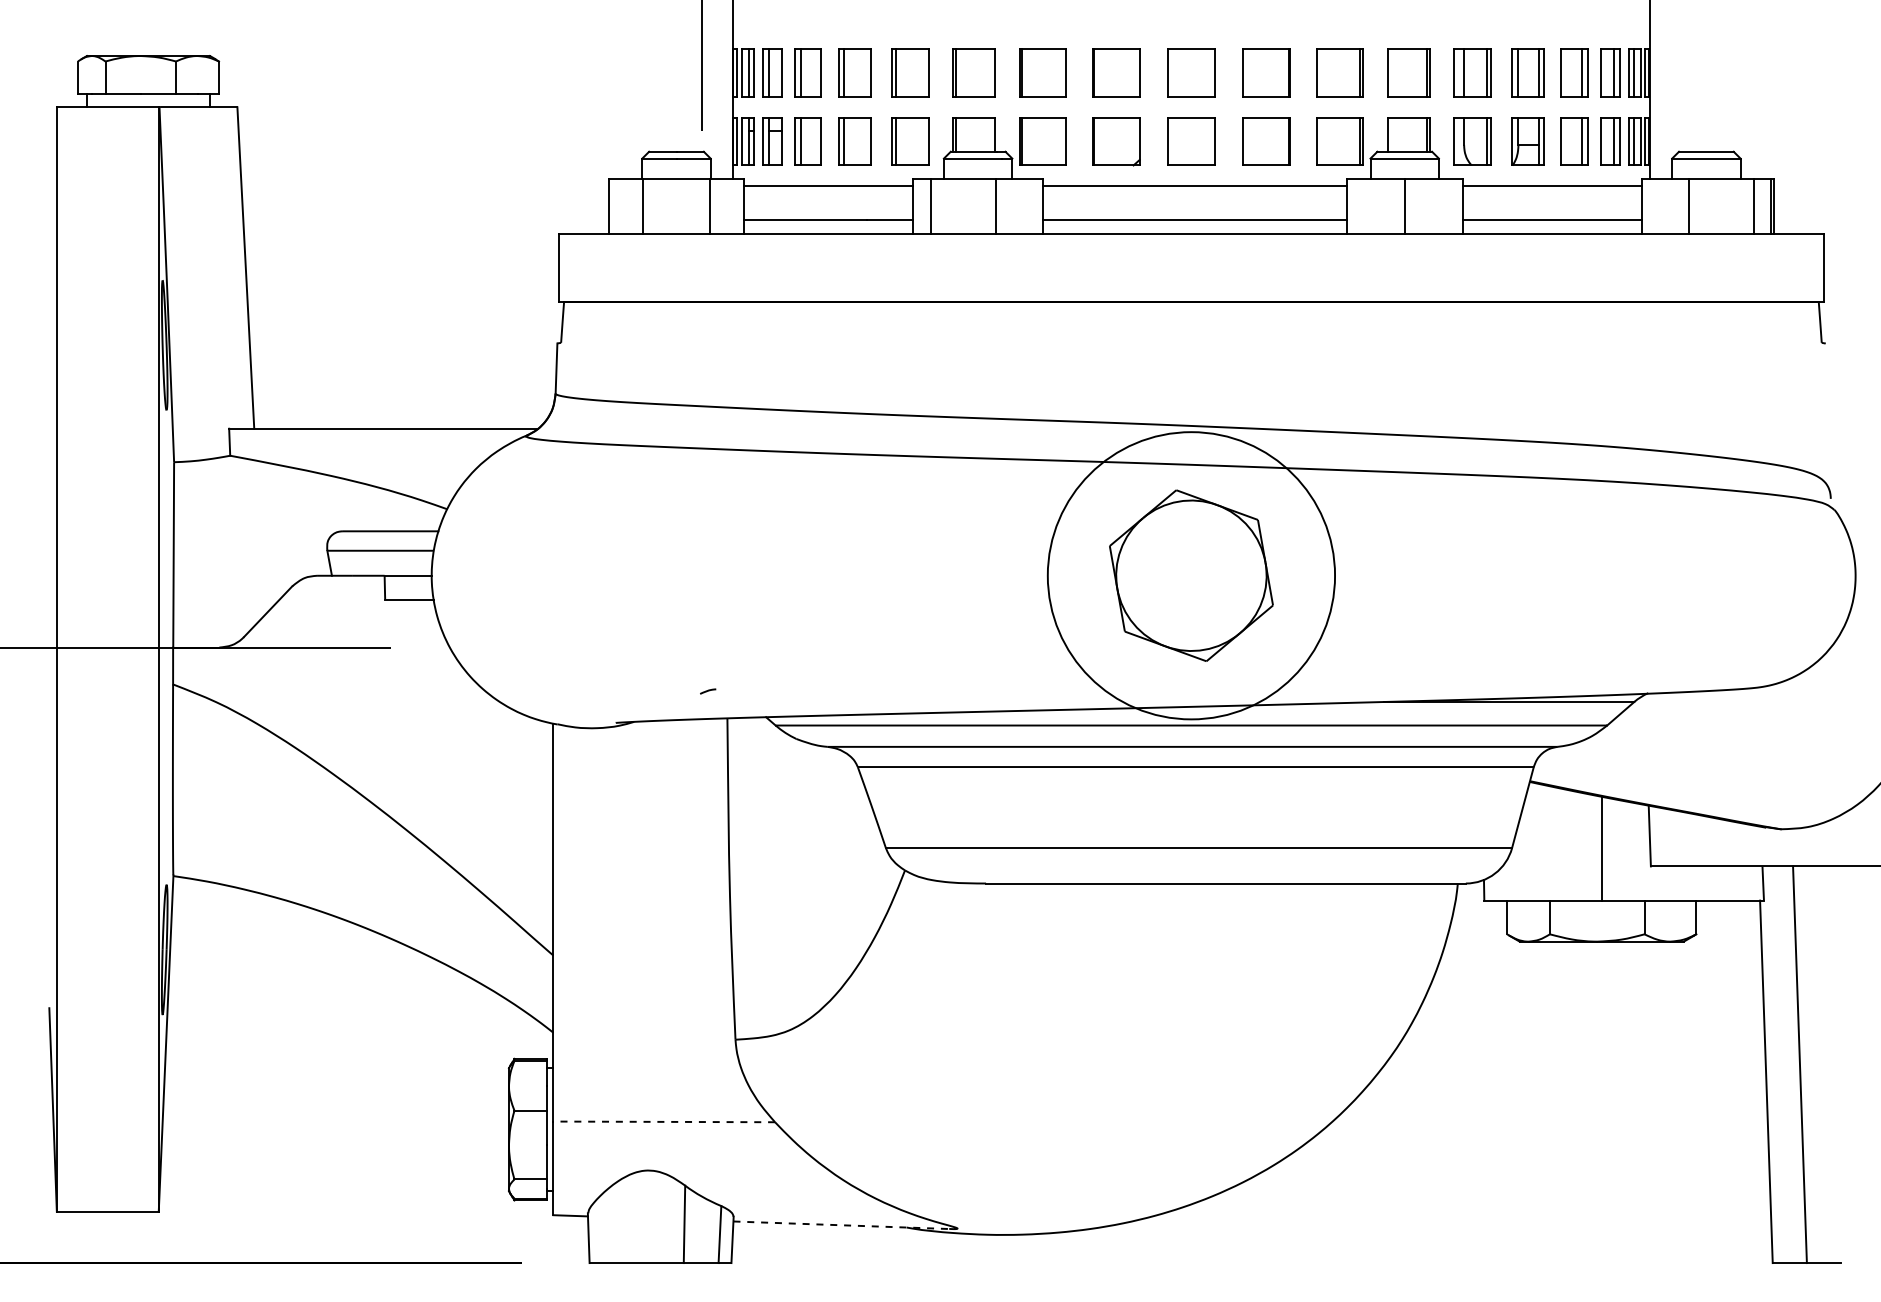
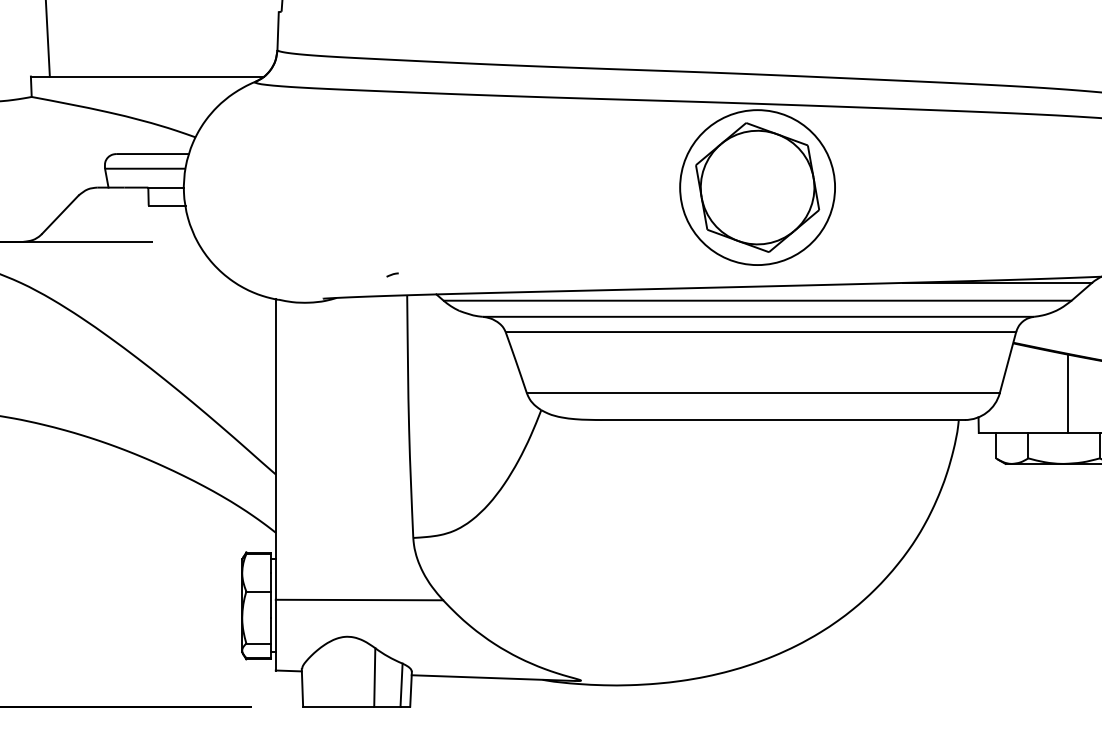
circle: (1191, 575) -> (757, 187), size x0.71
line: (664, 1121) -> (359, 599), dashed -> solid
line: (841, 1225) -> (493, 678), dashed -> solid

